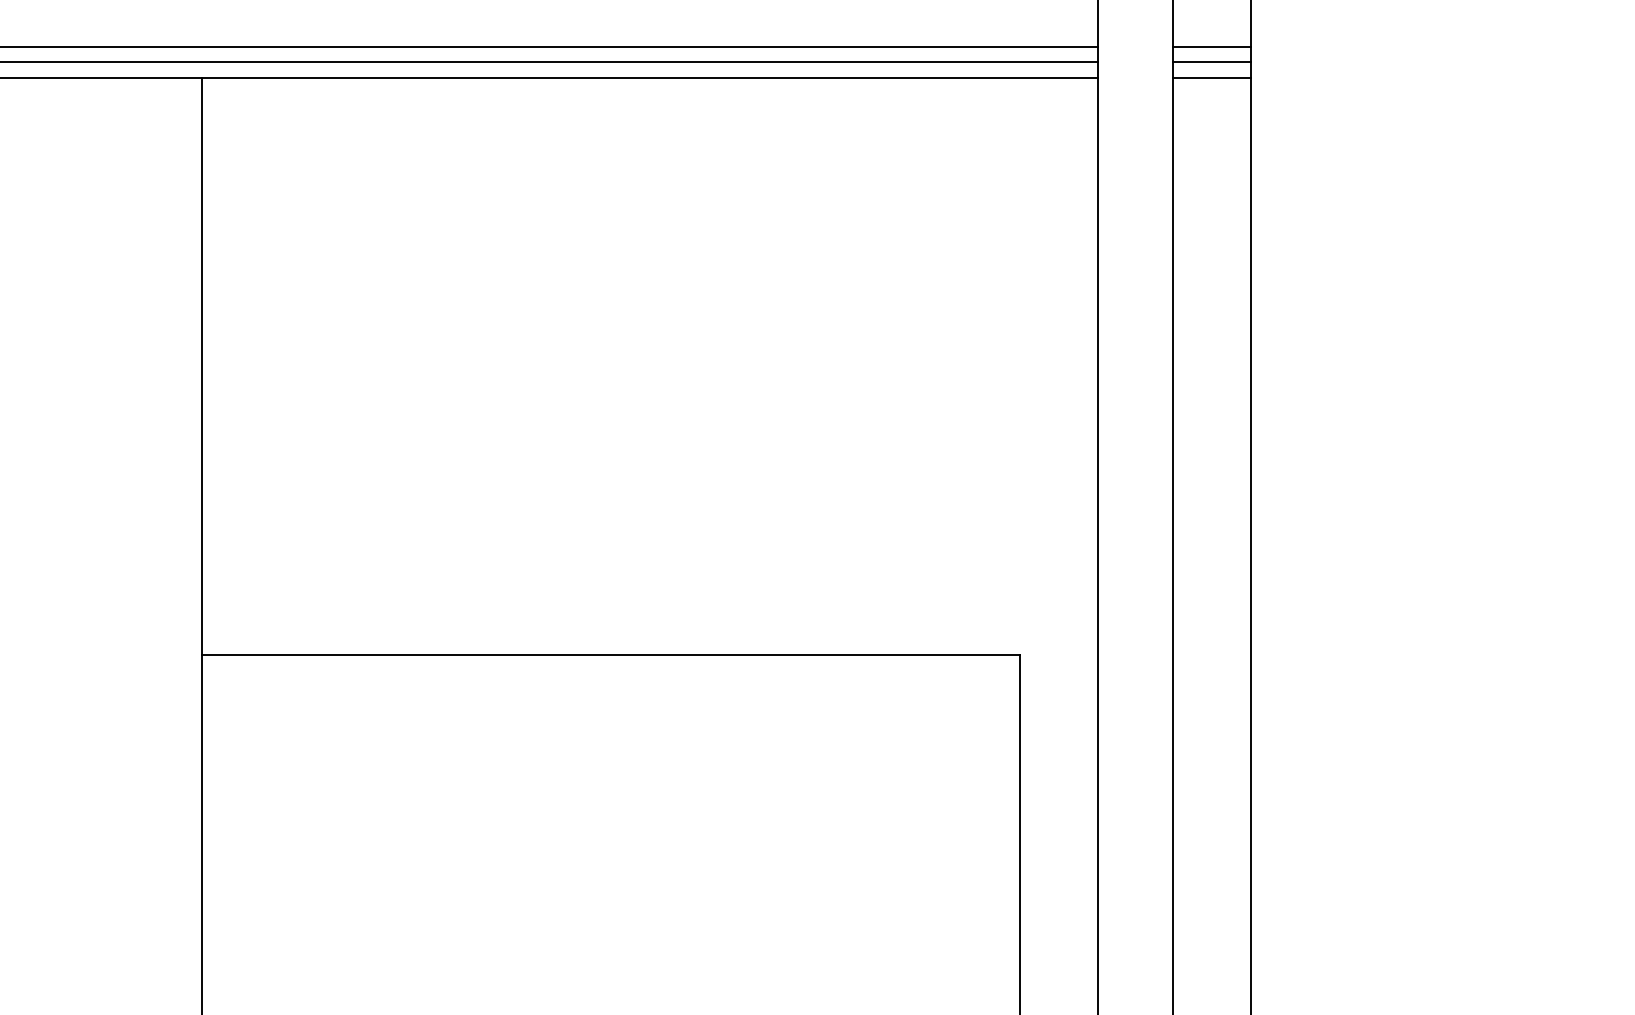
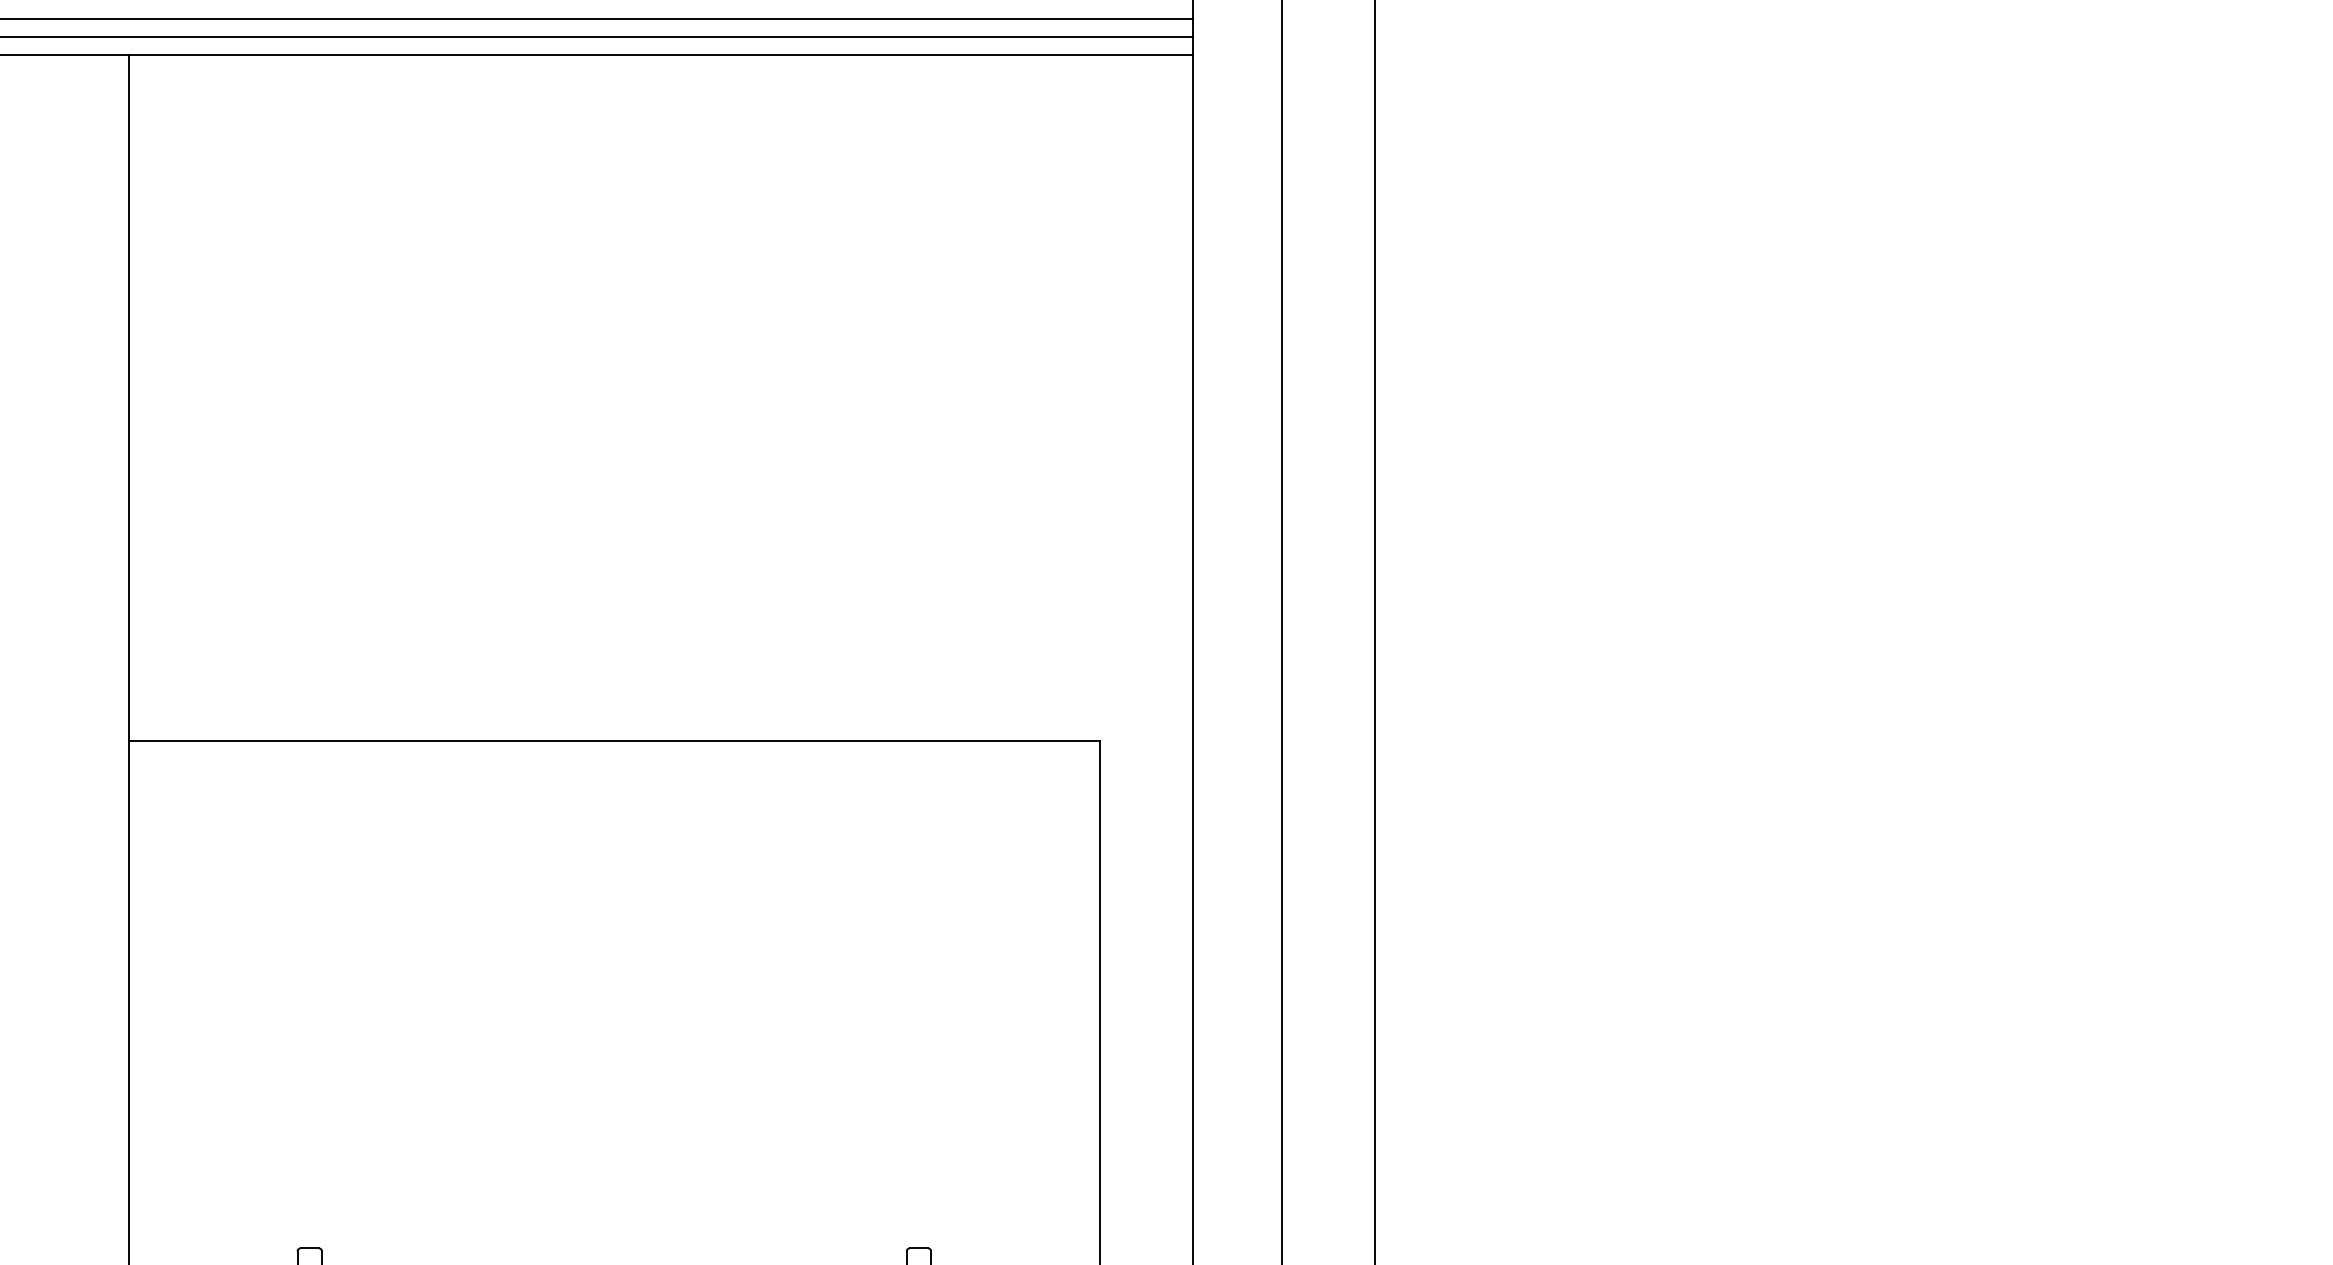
line: (1211, 46) -> (1327, 18), removed
line: (1211, 62) -> (1327, 37), removed
line: (1211, 77) -> (1327, 55), removed

